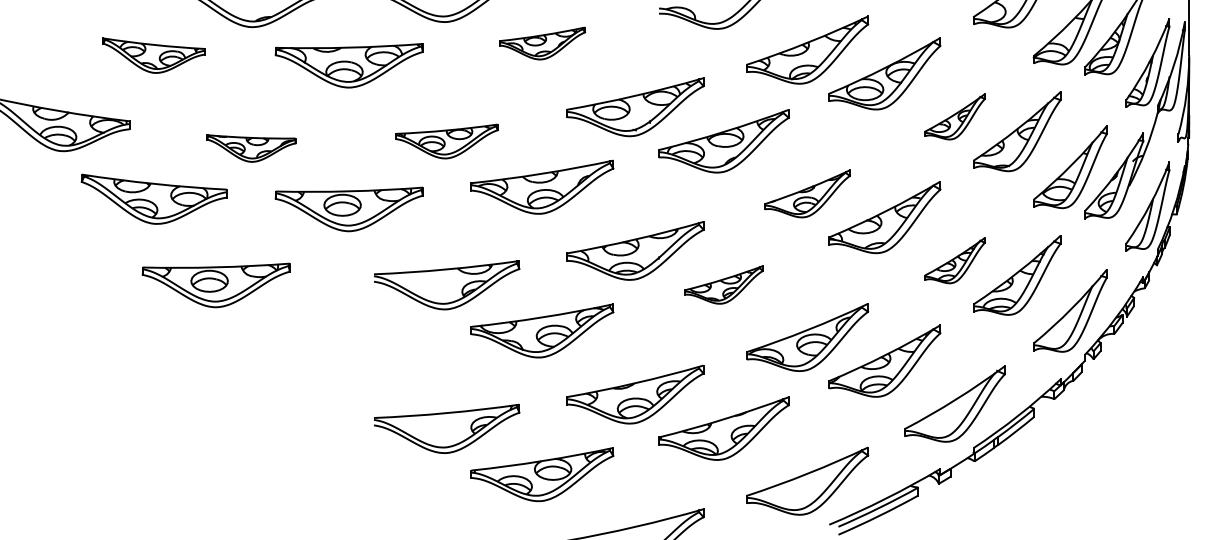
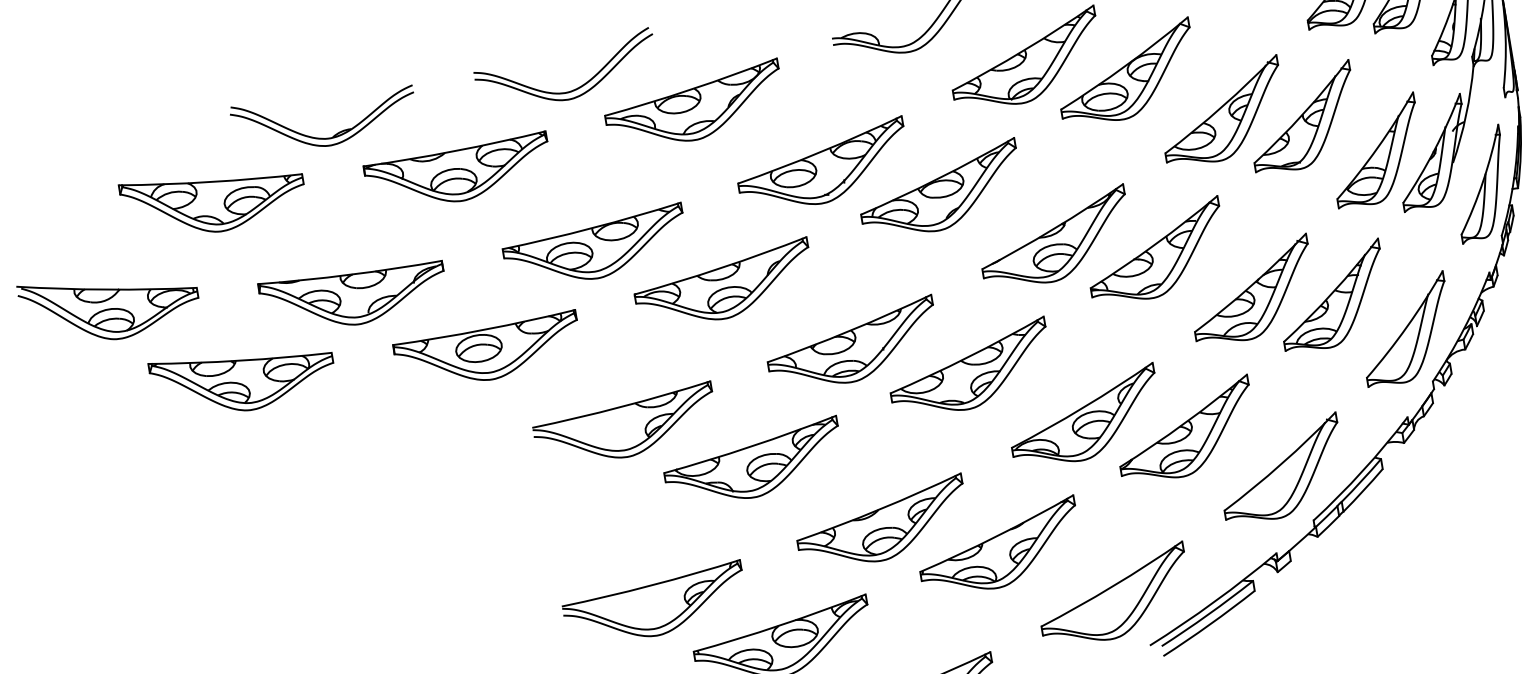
part: (542, 43) -> (694, 106), size x1.67
part: (153, 55) -> (213, 201), size x1.43
part: (954, 116) -> (1221, 112), size x1.67
part: (446, 141) -> (595, 247), size x1.43
part: (251, 148) -> (354, 296), size x1.67
part: (807, 193) -> (1054, 238), size x1.43
part: (954, 260) -> (1251, 291), size x1.67
part: (723, 284) -> (968, 368), size x1.67
part: (215, 285) -> (337, 474), removed

